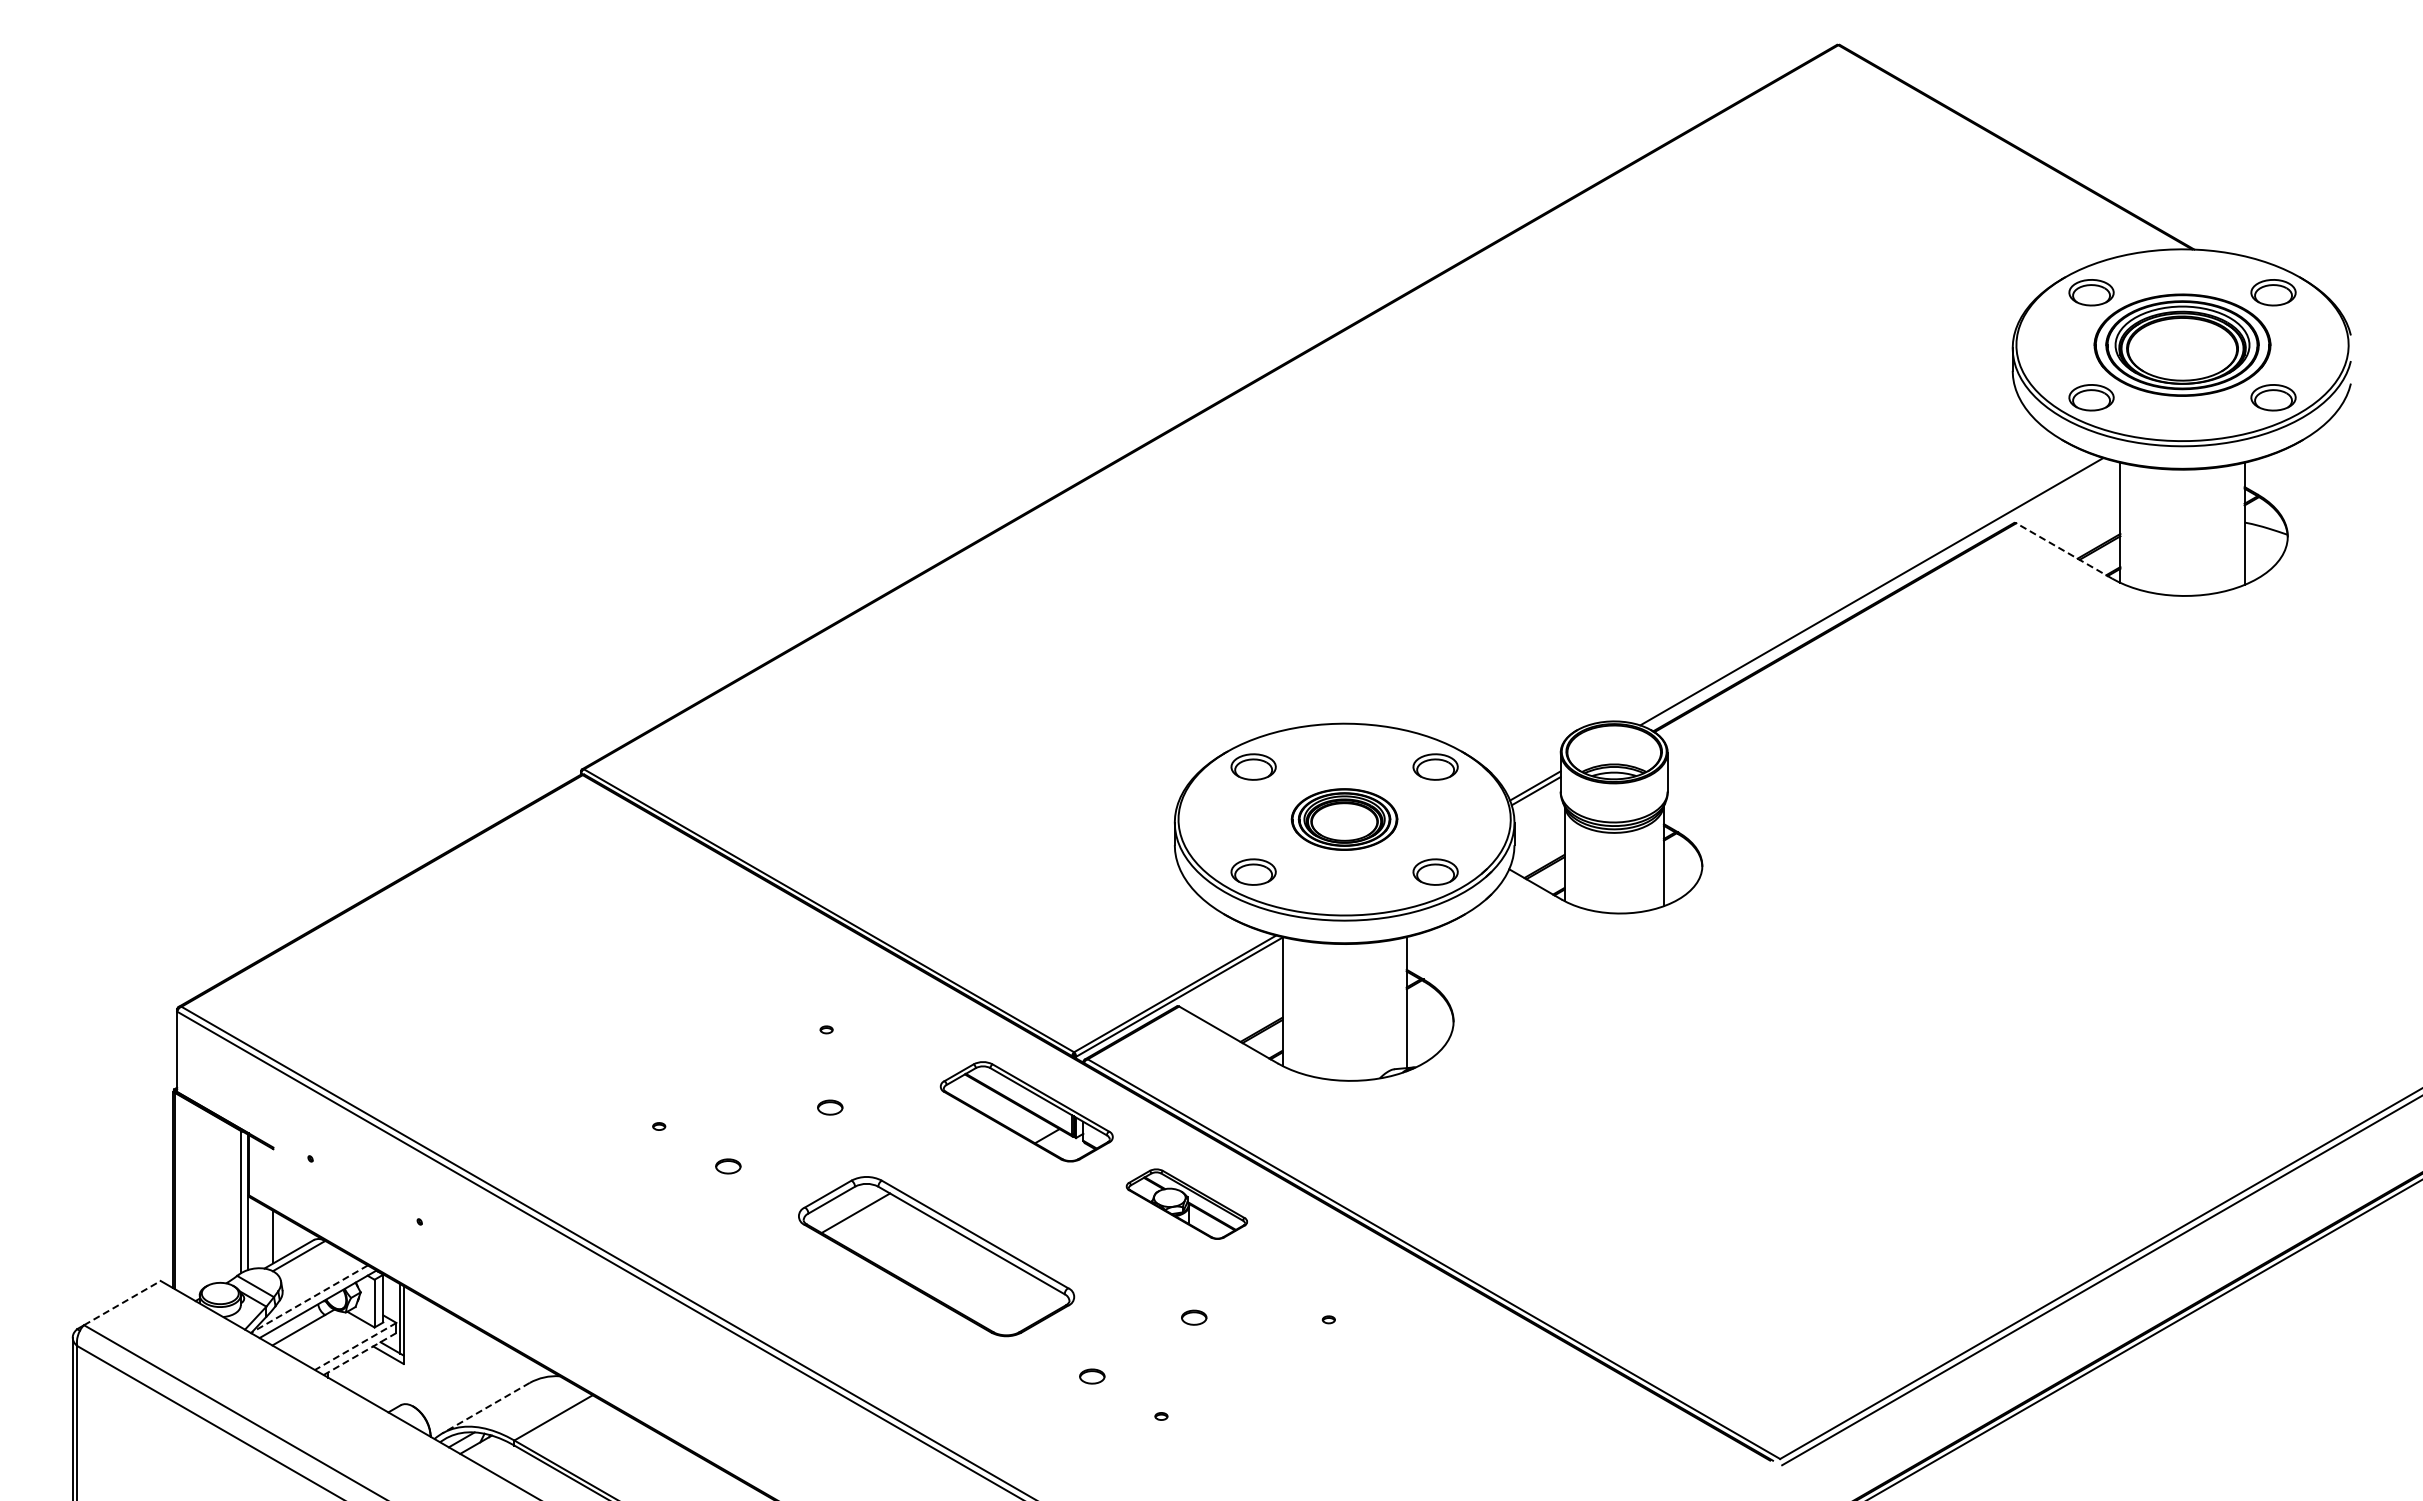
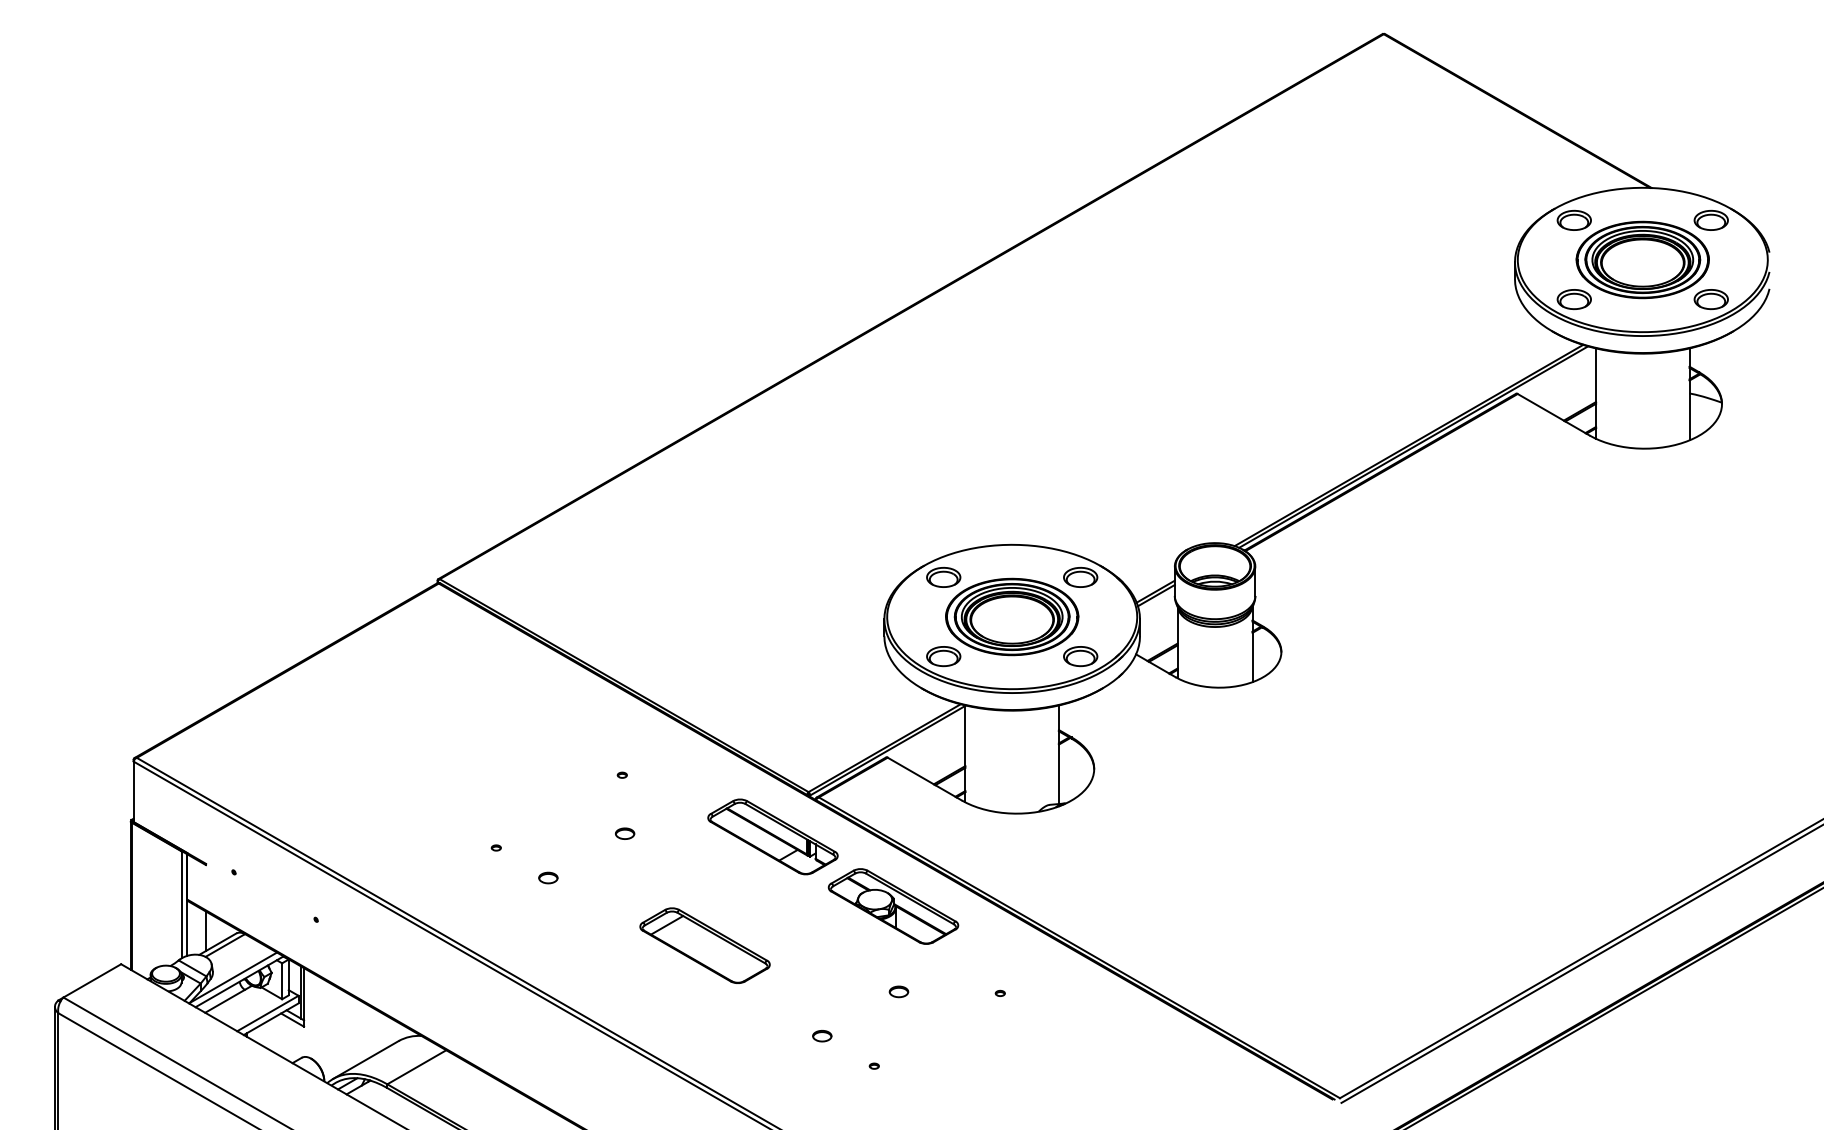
line: (2063, 550) -> (1553, 414), dashed -> solid
line: (1877, 593) -> (1413, 446), added
part: (1344, 819) -> (1012, 616), size x1.67
part: (1186, 1203) -> (893, 905), size x1.43
part: (936, 1255) -> (705, 945), size x0.62
line: (309, 1299) -> (233, 978), dashed -> solid
line: (122, 1302) -> (92, 980), dashed -> solid
line: (355, 1346) -> (267, 1013), dashed -> solid
line: (359, 1354) -> (270, 1019), dashed -> solid
line: (485, 1408) -> (365, 1060), dashed -> solid

